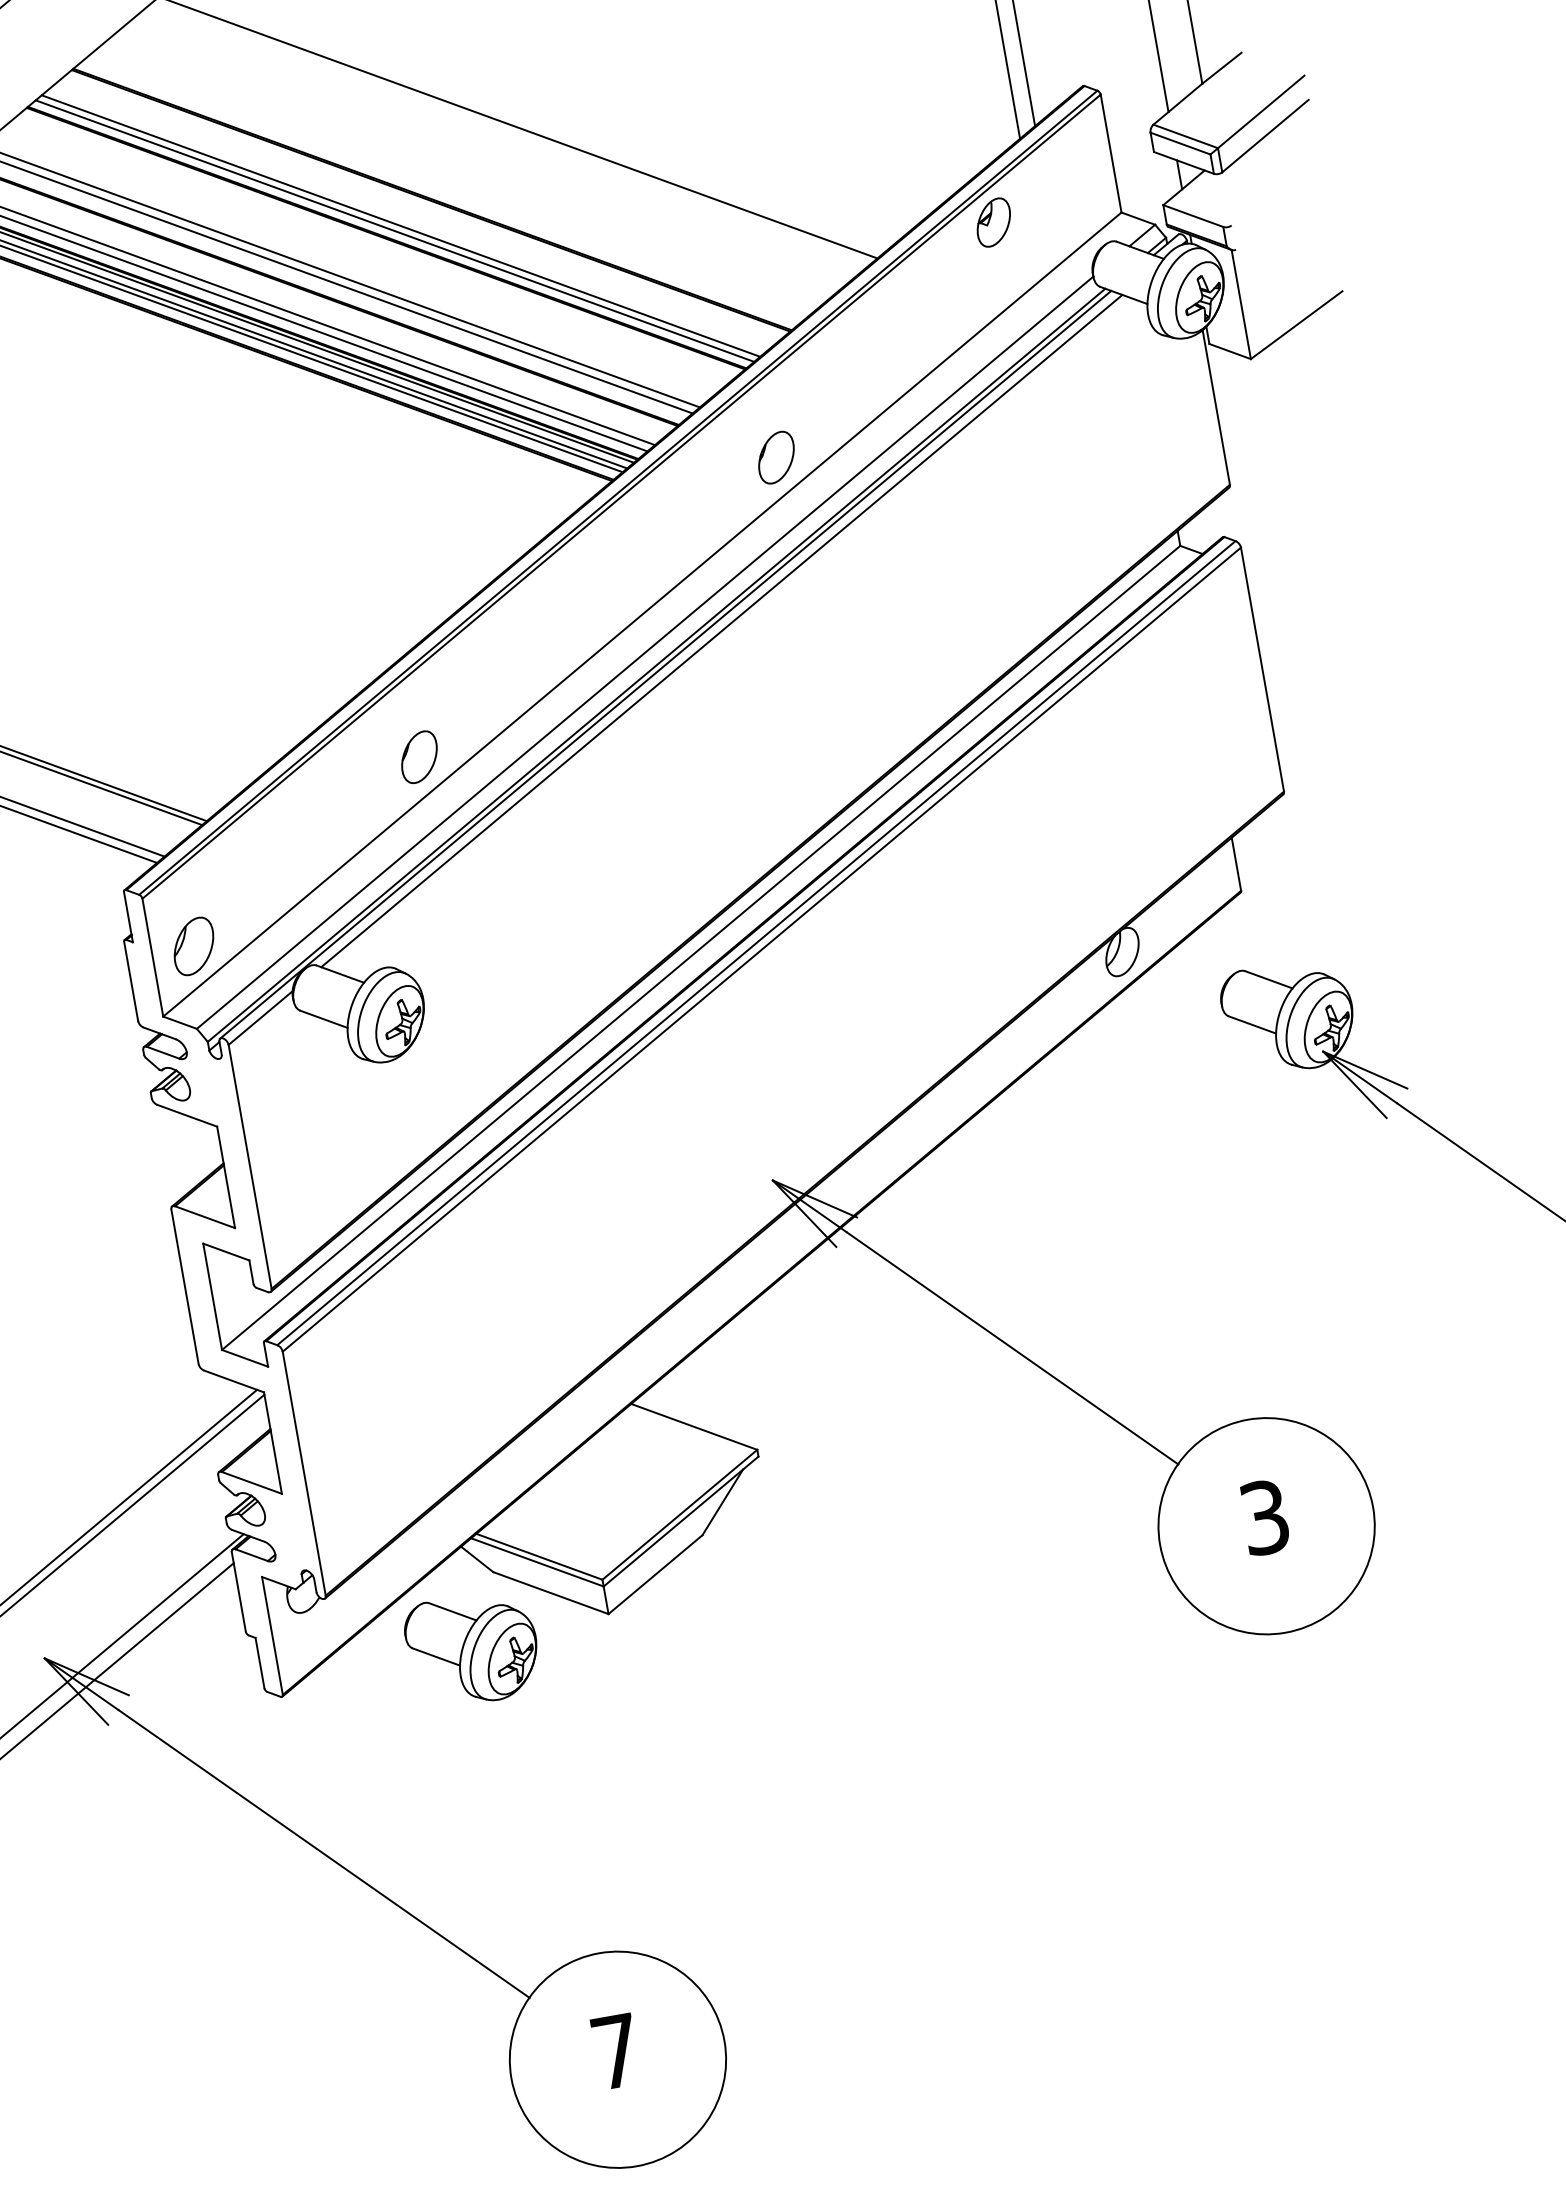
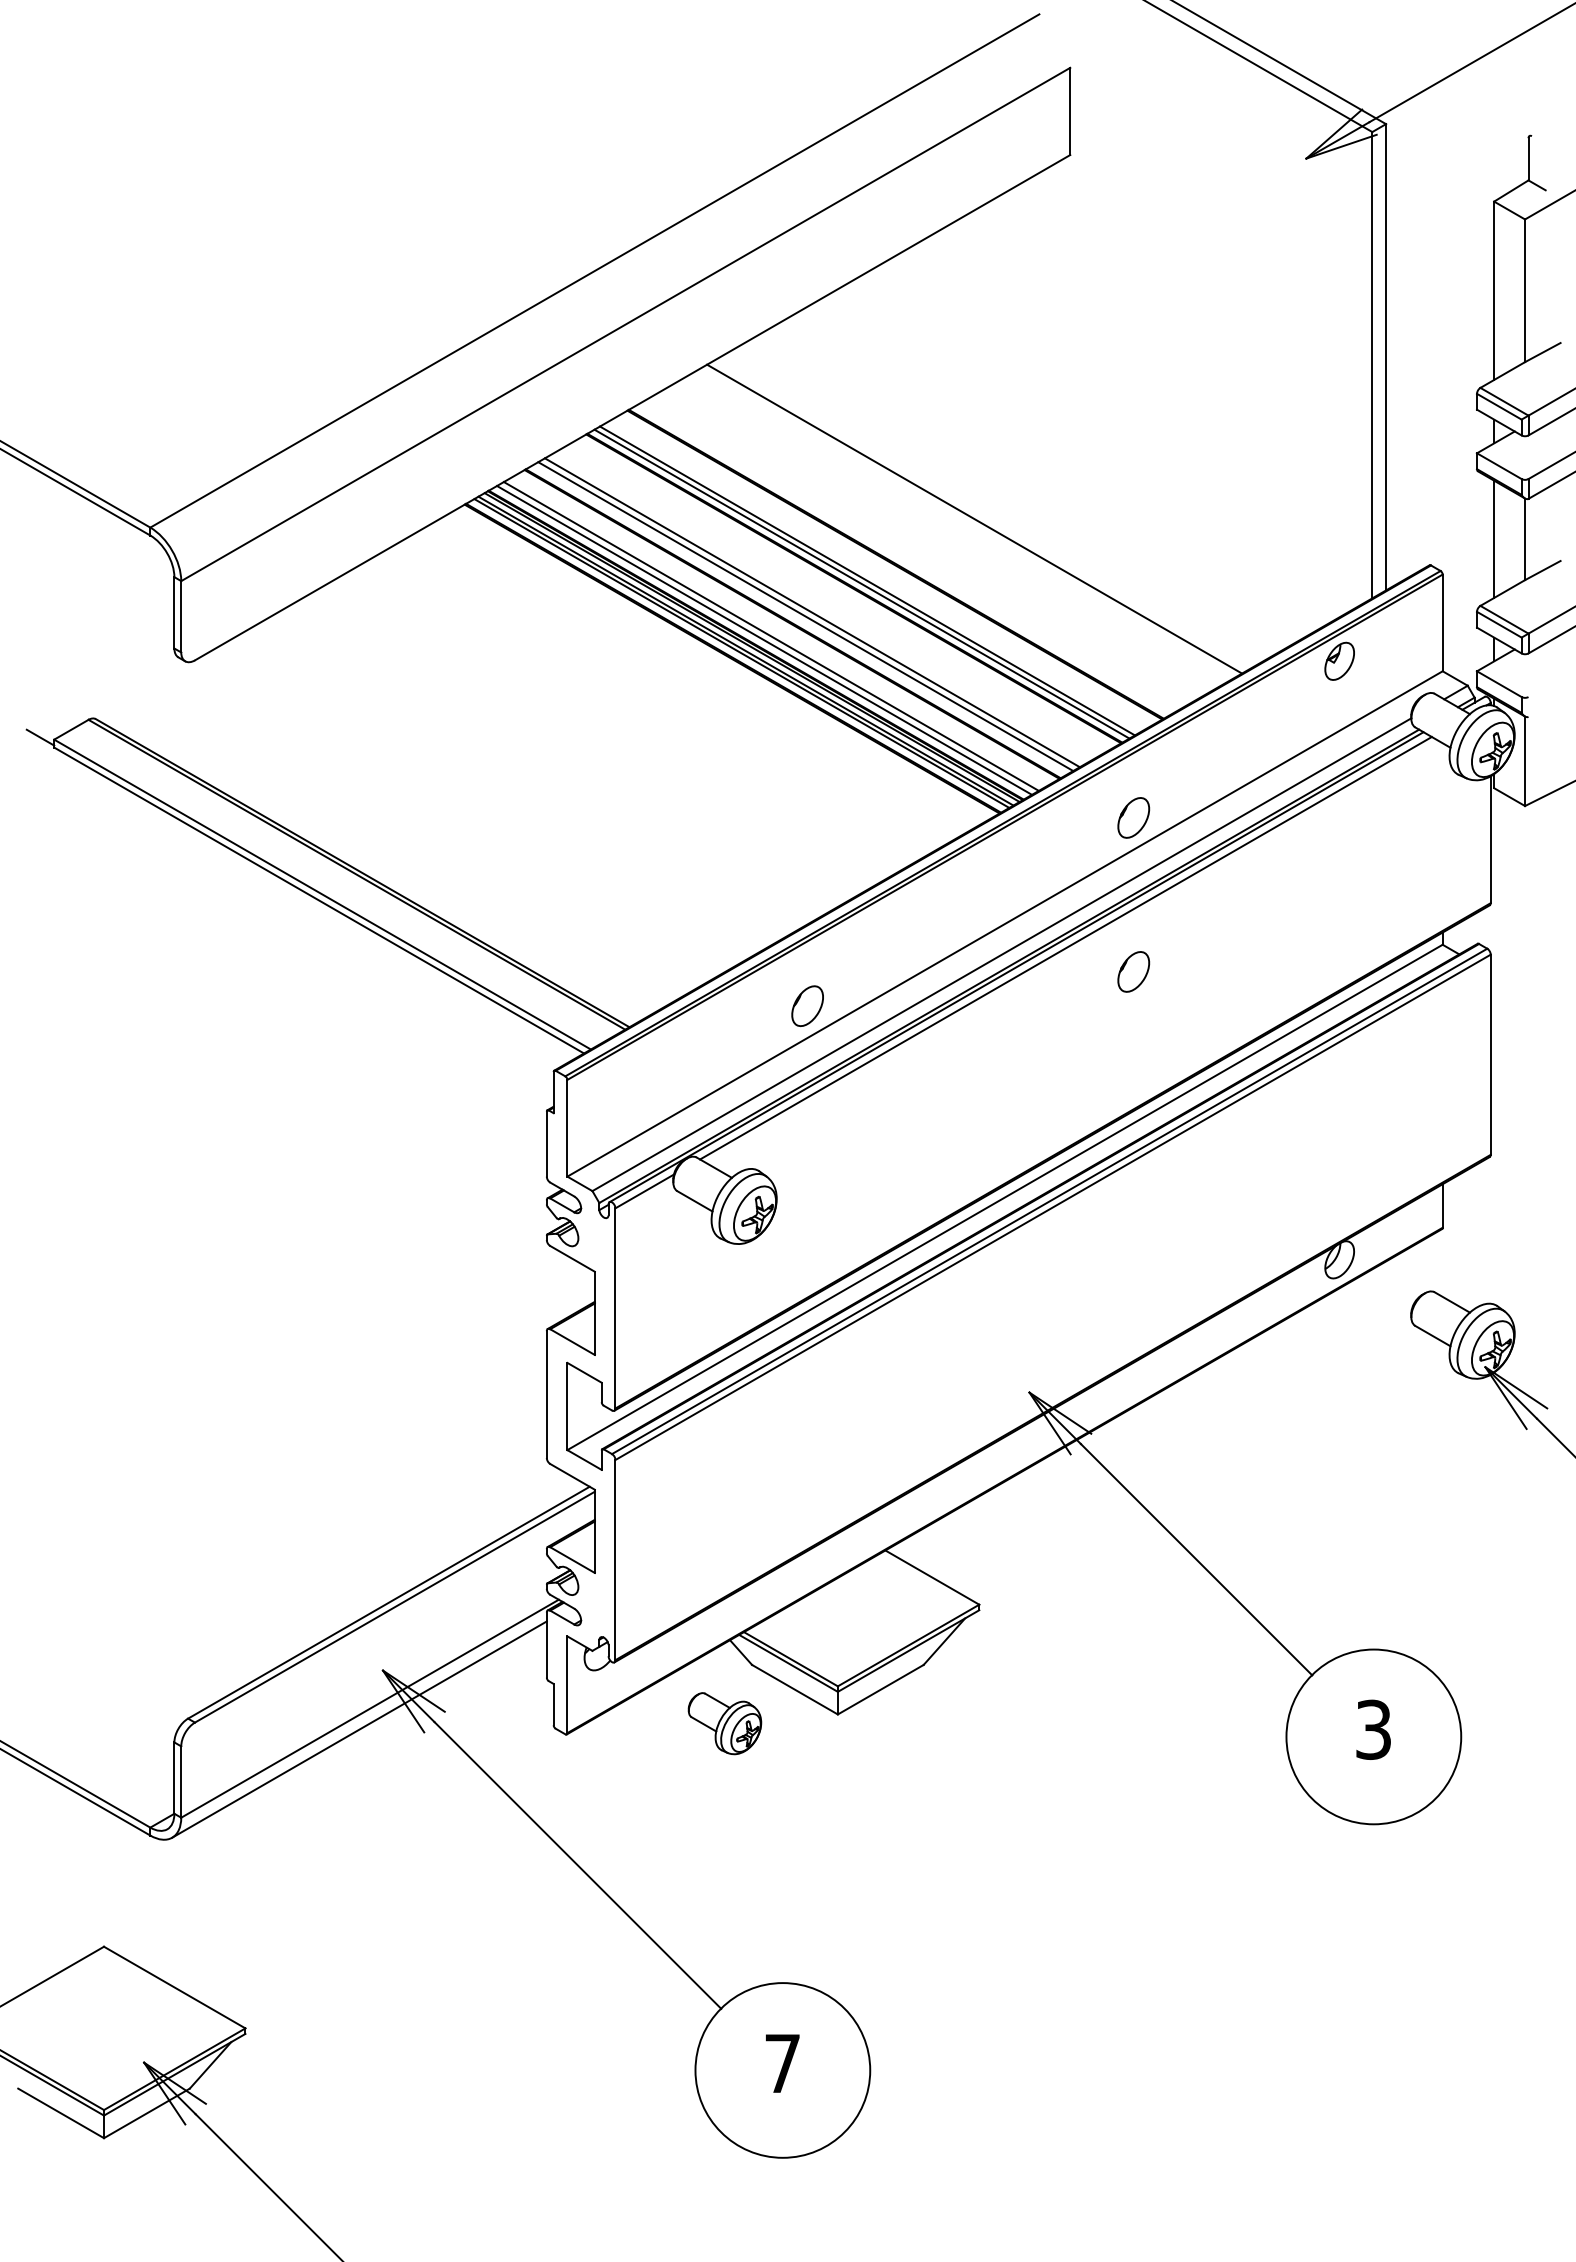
part: (809, 644) -> (1133, 971), added
part: (193, 946) -> (601, 1125), removed
part: (472, 1649) -> (724, 1723), size x0.7

